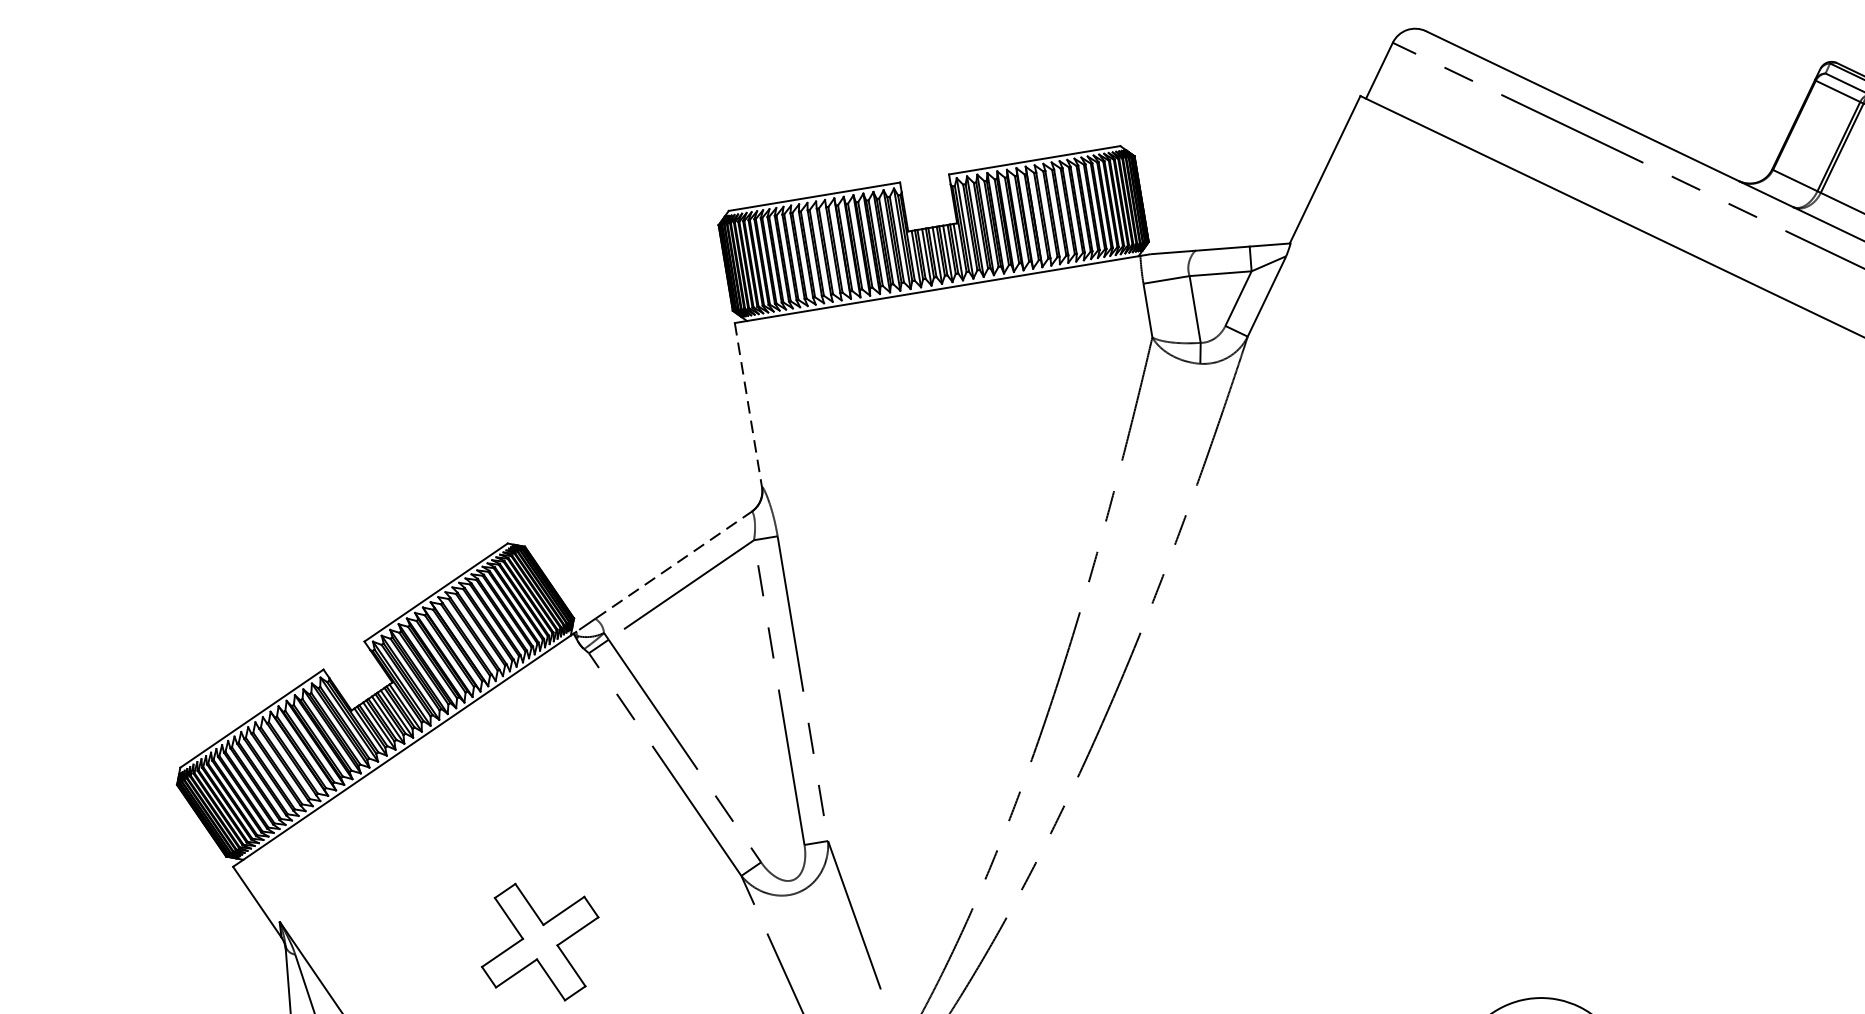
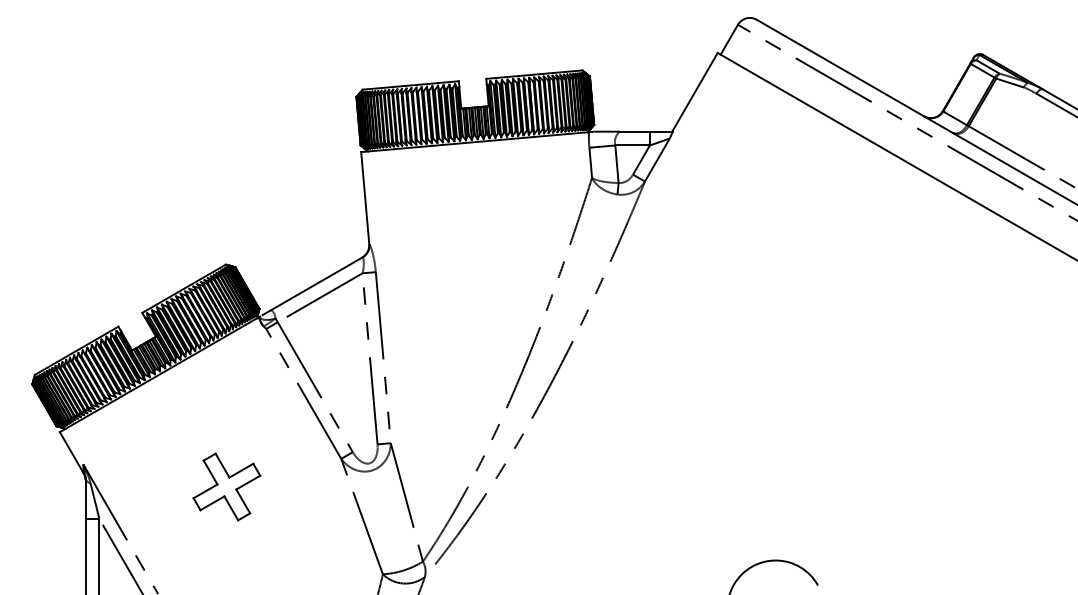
line: (748, 405) -> (365, 198), dashed -> solid
line: (674, 564) -> (317, 283), dashed -> solid

